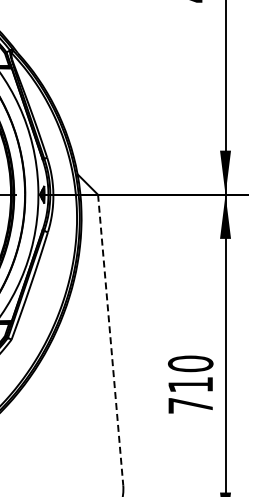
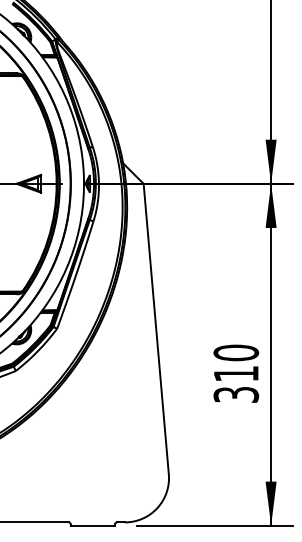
line: (110, 340) -> (156, 329), dashed -> solid
text: (190, 405) -> (236, 394), 710 -> 310

